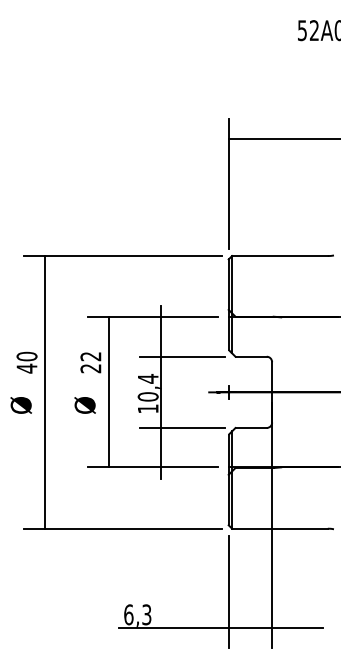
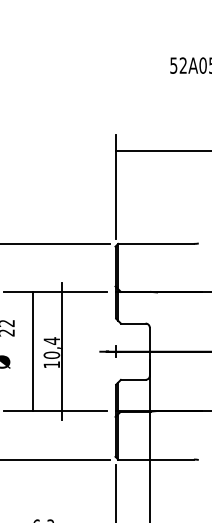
line: (182, 356) -> (79, 323), removed
line: (108, 392) -> (33, 351), moved
line: (182, 428) -> (79, 380), removed

